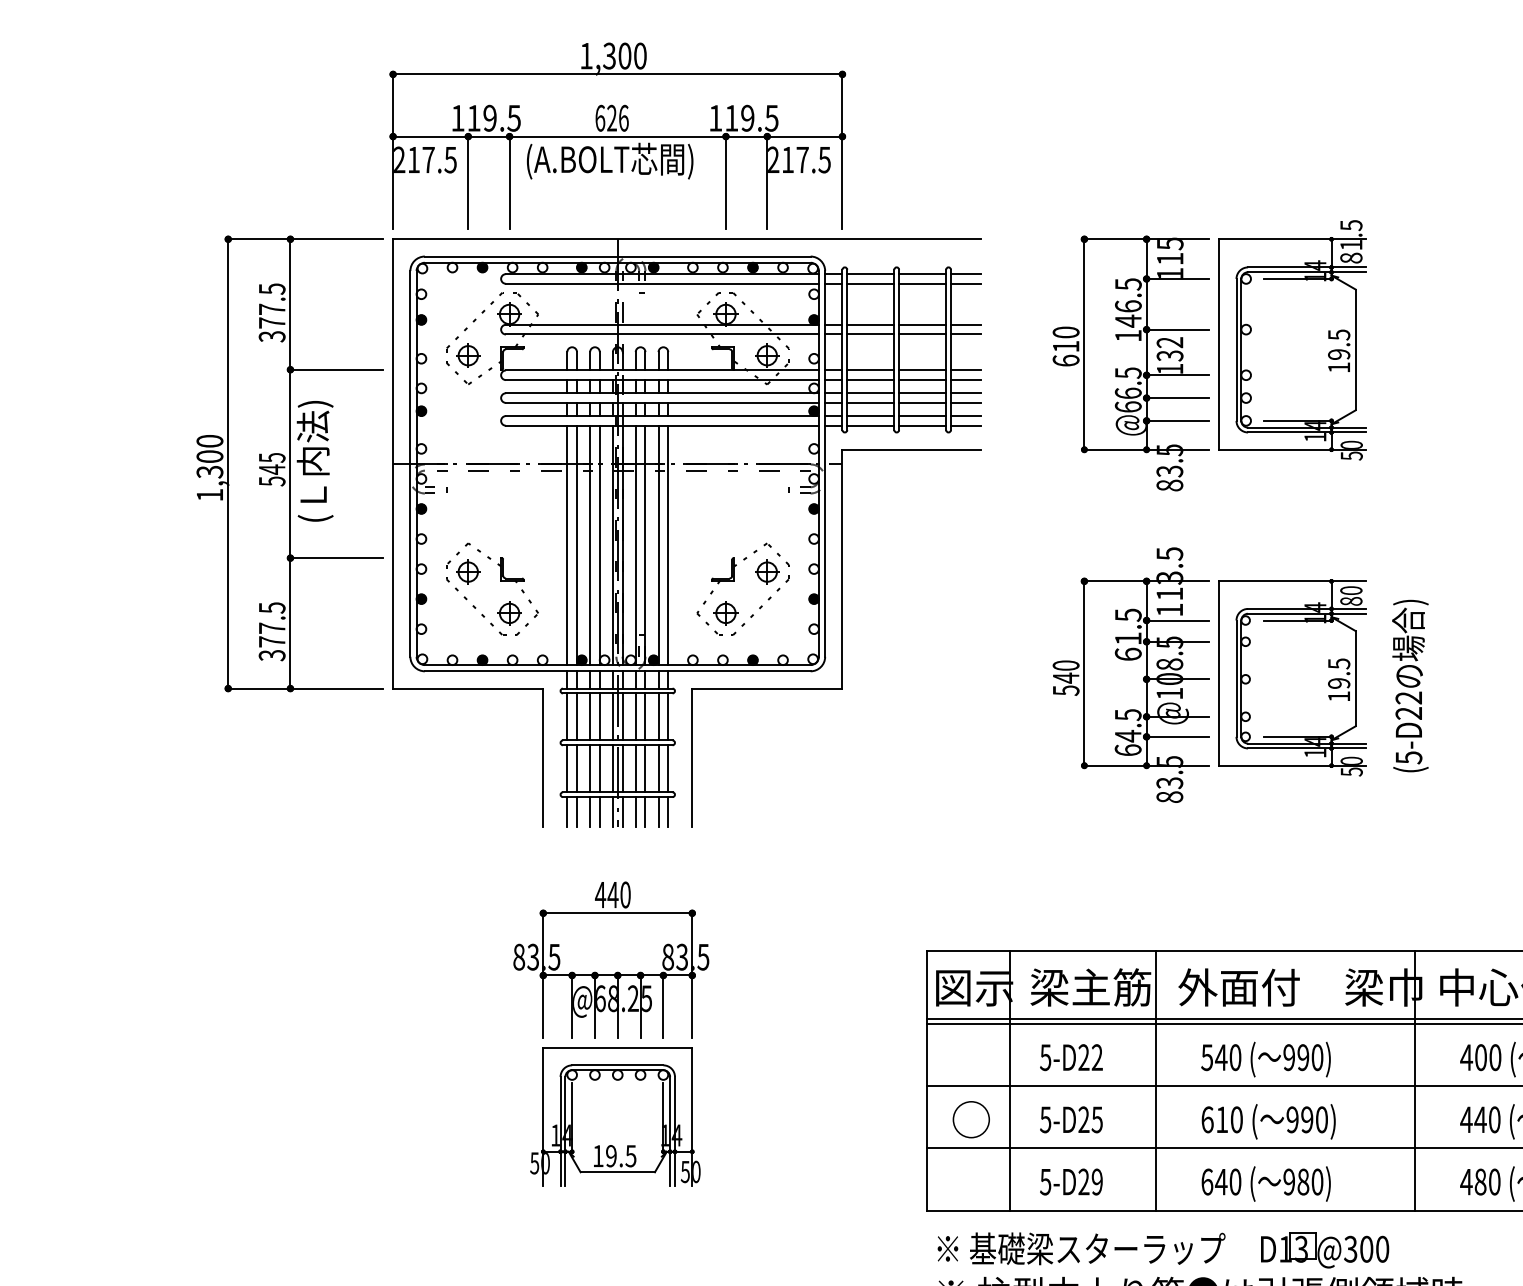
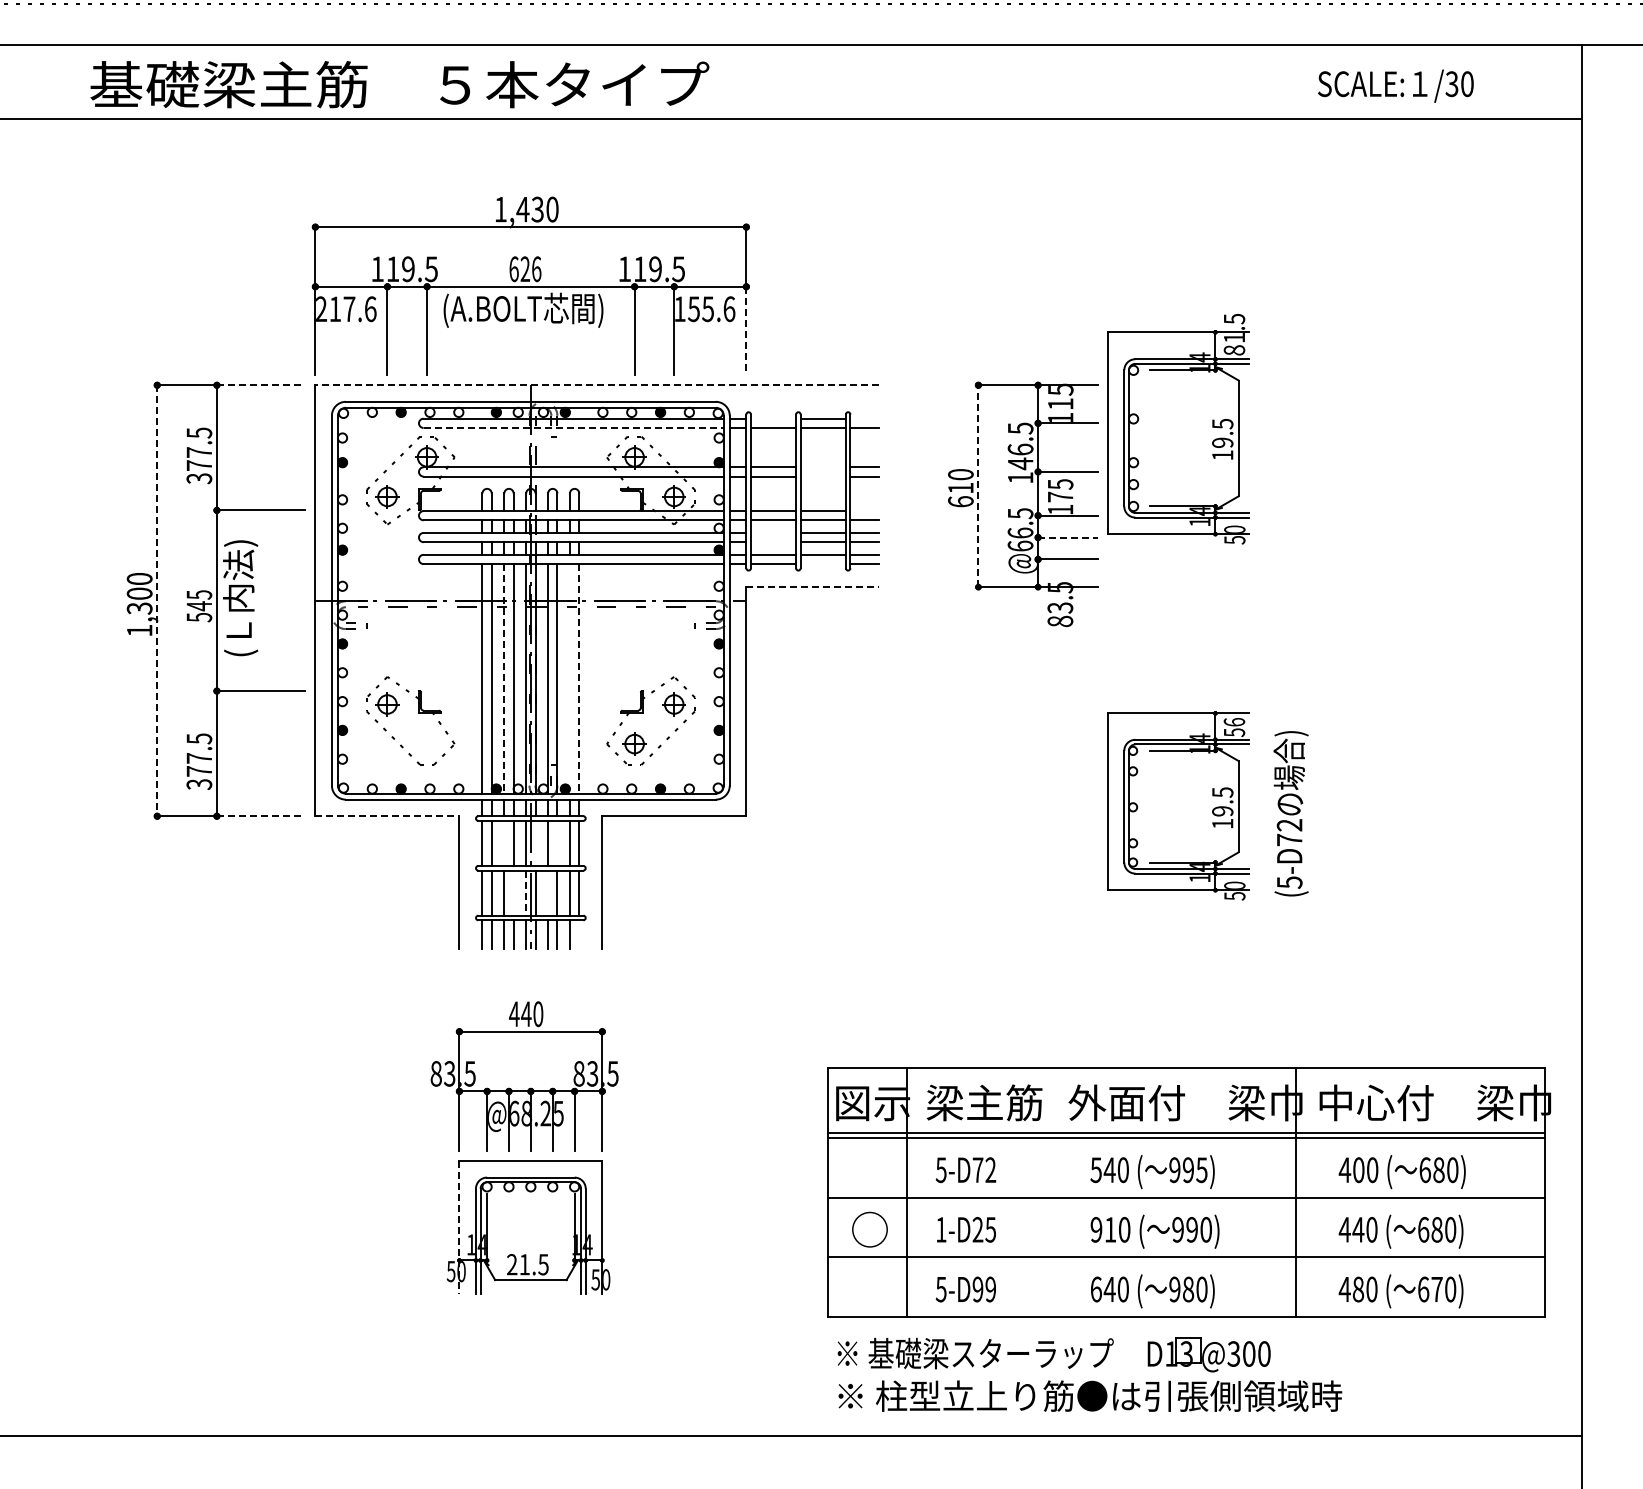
text: (616, 56) -> (529, 209), 1,300 -> 1,430
text: (450, 160) -> (370, 309), 217.5 -> 217.6
text: (799, 160) -> (705, 309), 217.5 -> 155.6
line: (842, 183) -> (746, 331), solid -> dashed
line: (336, 239) -> (261, 385), solid -> dashed
line: (687, 239) -> (597, 385), solid -> dashed
line: (870, 273) -> (773, 418), removed
line: (965, 273) -> (864, 418), removed
line: (663, 283) -> (574, 427), solid -> dashed
line: (921, 325) -> (822, 467), removed
line: (921, 334) -> (822, 476), removed
part: (1293, 340) -> (1178, 429), moved
line: (1084, 344) -> (978, 486), solid -> dashed
text: (1169, 348) -> (1060, 490), 132 -> 175
line: (965, 370) -> (864, 511), removed
line: (870, 392) -> (773, 532), removed
line: (1177, 397) -> (1067, 537), solid -> dashed
line: (870, 403) -> (773, 542), removed
line: (921, 426) -> (822, 564), removed
line: (912, 450) -> (813, 587), solid -> dashed
line: (228, 464) -> (157, 601), solid -> dashed
line: (590, 545) -> (504, 678), solid -> dashed
line: (658, 545) -> (569, 678), removed
line: (668, 545) -> (579, 678), solid -> dashed
text: (1351, 596) -> (1234, 727), 80 -> 56
part: (508, 612) -> (426, 743), removed
part: (1131, 674) -> (1023, 802), removed
line: (336, 688) -> (261, 816), solid -> dashed
line: (468, 688) -> (387, 816), solid -> dashed
text: (1408, 712) -> (1289, 839), (5-D22 -> (5-D72
line: (590, 715) -> (504, 842), removed
line: (622, 715) -> (535, 842), removed
line: (645, 715) -> (557, 842), removed
line: (599, 768) -> (513, 892), removed
line: (636, 768) -> (548, 892), removed
line: (613, 769) -> (526, 893), solid -> dashed
line: (668, 811) -> (579, 934), removed
text: (1083, 1056) -> (977, 1169), 5-D22 -> 5-D72
text: (1316, 1056) -> (1201, 1169), 990) -> 995)
line: (1156, 1080) -> (1047, 1192), removed
line: (543, 1117) -> (459, 1227), solid -> dashed
text: (1044, 1119) -> (940, 1229), 5-D25 -> 1-D25
text: (1207, 1119) -> (1096, 1229), 610 -> 910
text: (604, 1155) -> (518, 1264), 19.5 -> 21.5
text: (1083, 1182) -> (977, 1289), 5-D29 -> 5-D99

